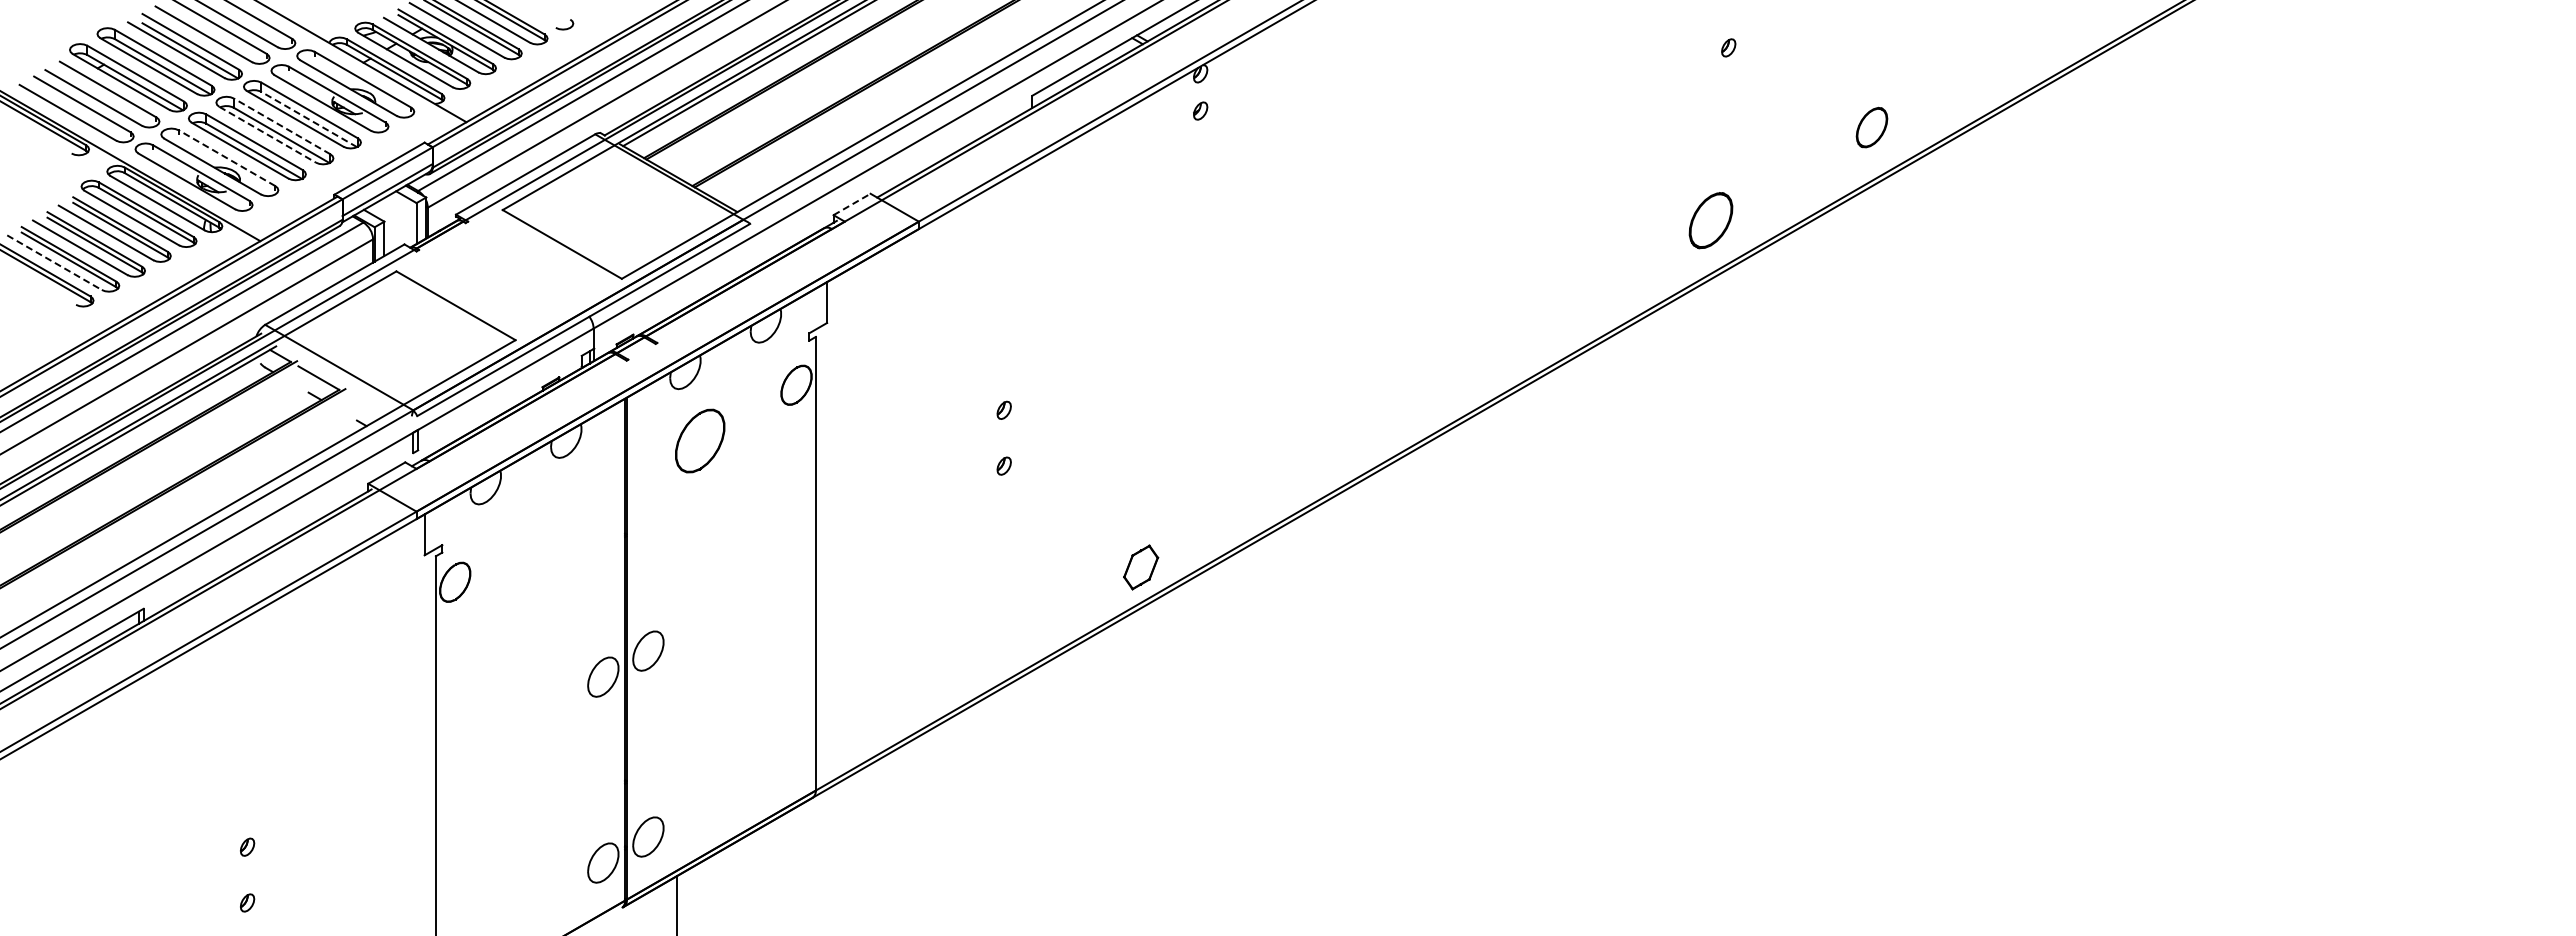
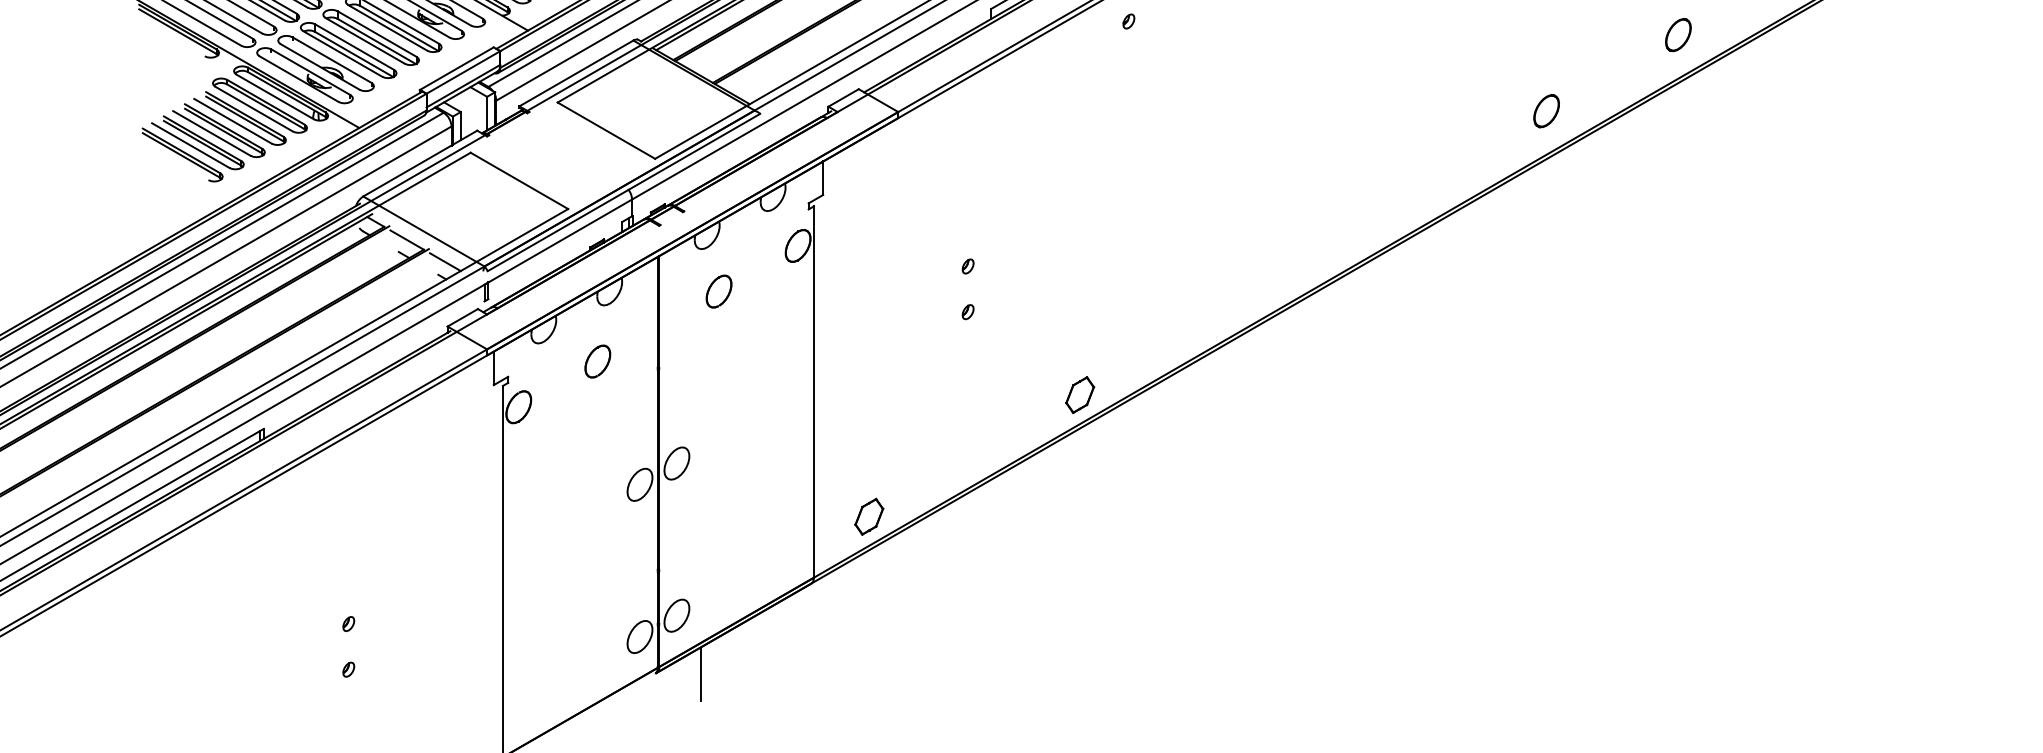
line: (308, 119) -> (398, 28), dashed -> solid
line: (282, 126) -> (377, 34), dashed -> solid
line: (267, 134) -> (365, 40), dashed -> solid
line: (227, 158) -> (332, 60), dashed -> solid
line: (852, 204) -> (843, 97), dashed -> solid
part: (1710, 220) -> (1546, 111), size x0.71
line: (54, 262) -> (190, 145), dashed -> solid
line: (365, 404) -> (445, 261), added
part: (699, 440) -> (718, 291), size x0.62
part: (551, 526) -> (597, 361), added
part: (883, 716) -> (869, 517), added

